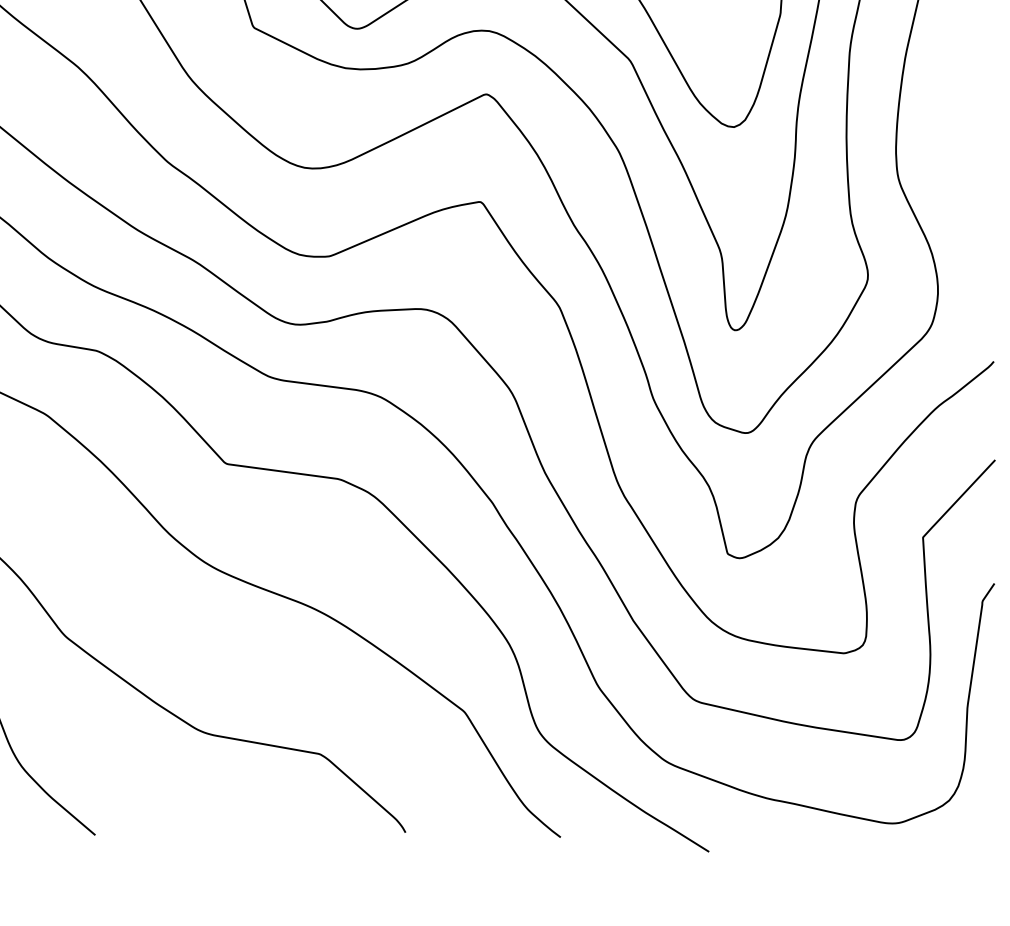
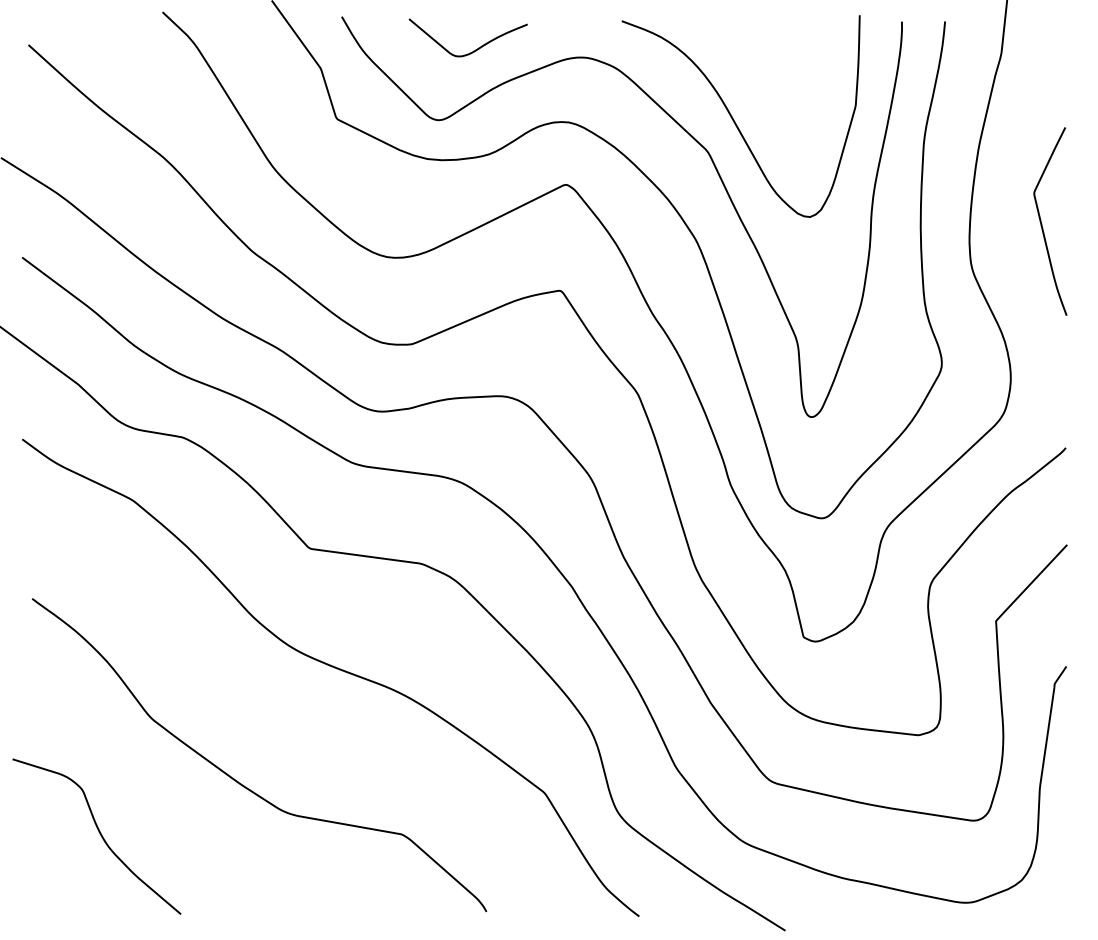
curve: (970, 134) -> (1042, 224), added

